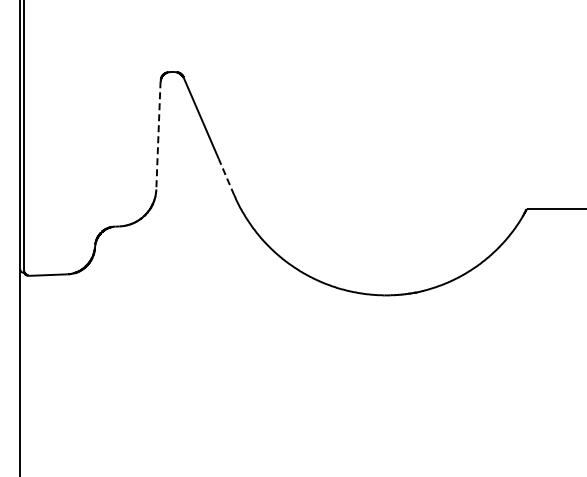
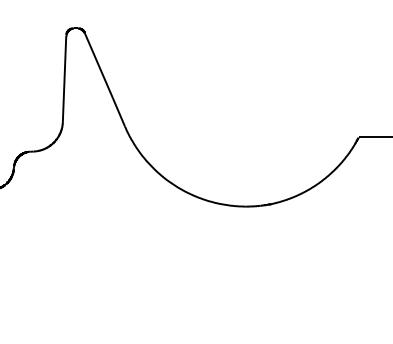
line: (158, 135) -> (64, 79), dashed -> solid
line: (226, 177) -> (118, 112), dashed -> solid

